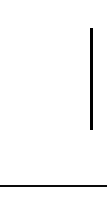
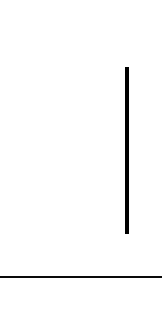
line: (91, 78) -> (127, 149), moved

